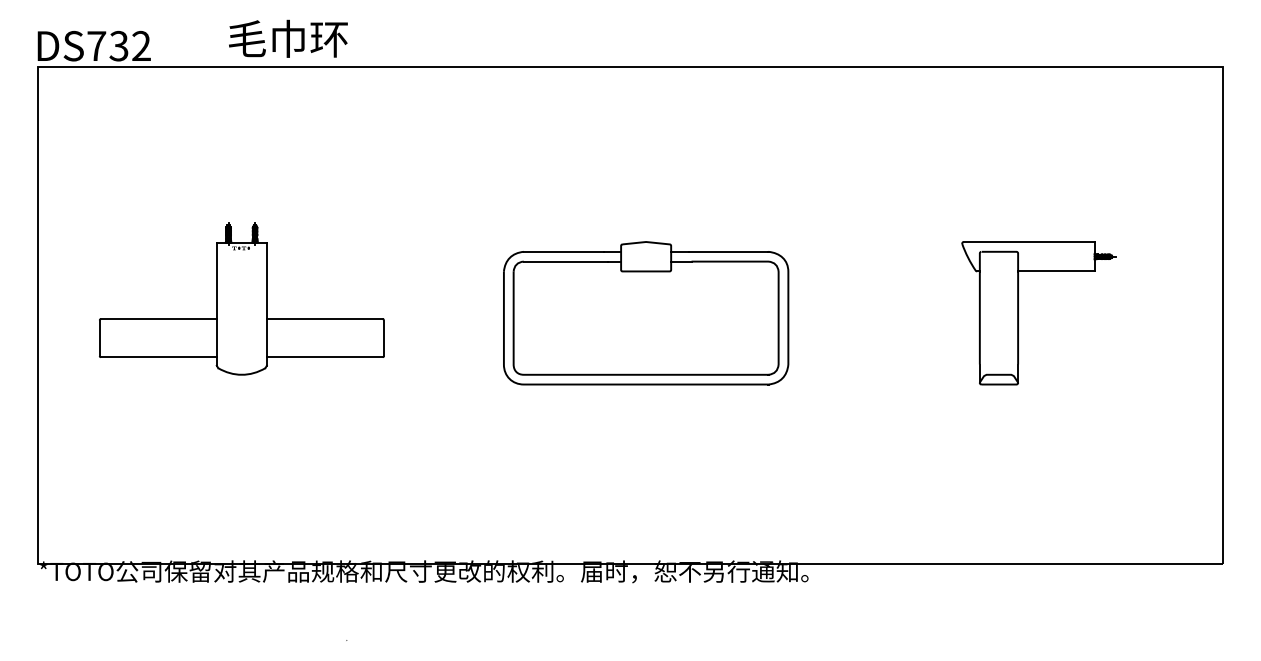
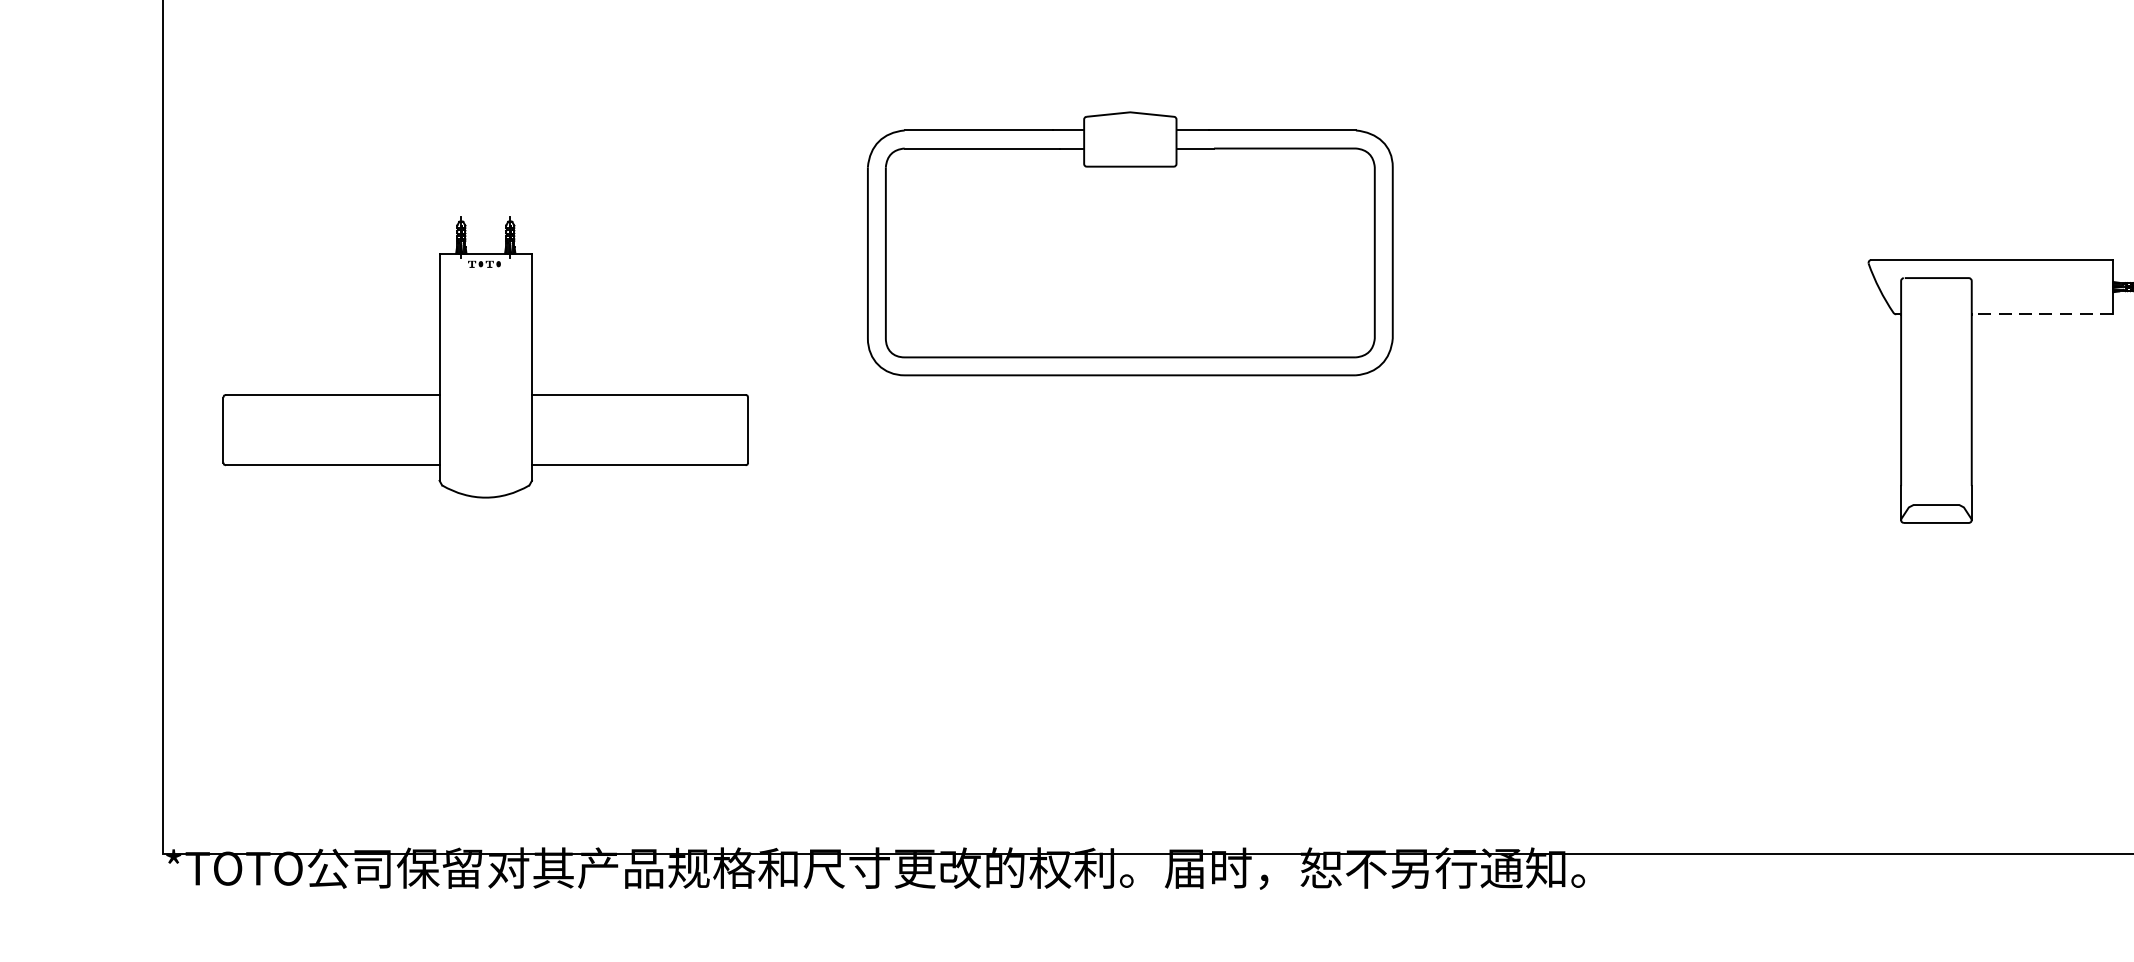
line: (1055, 271) -> (2040, 314), solid -> dashed
part: (241, 298) -> (485, 356), moved
part: (646, 313) -> (1130, 244), moved

